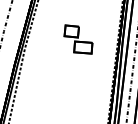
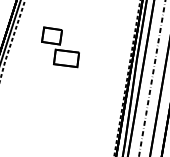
part: (78, 39) -> (60, 47), moved

